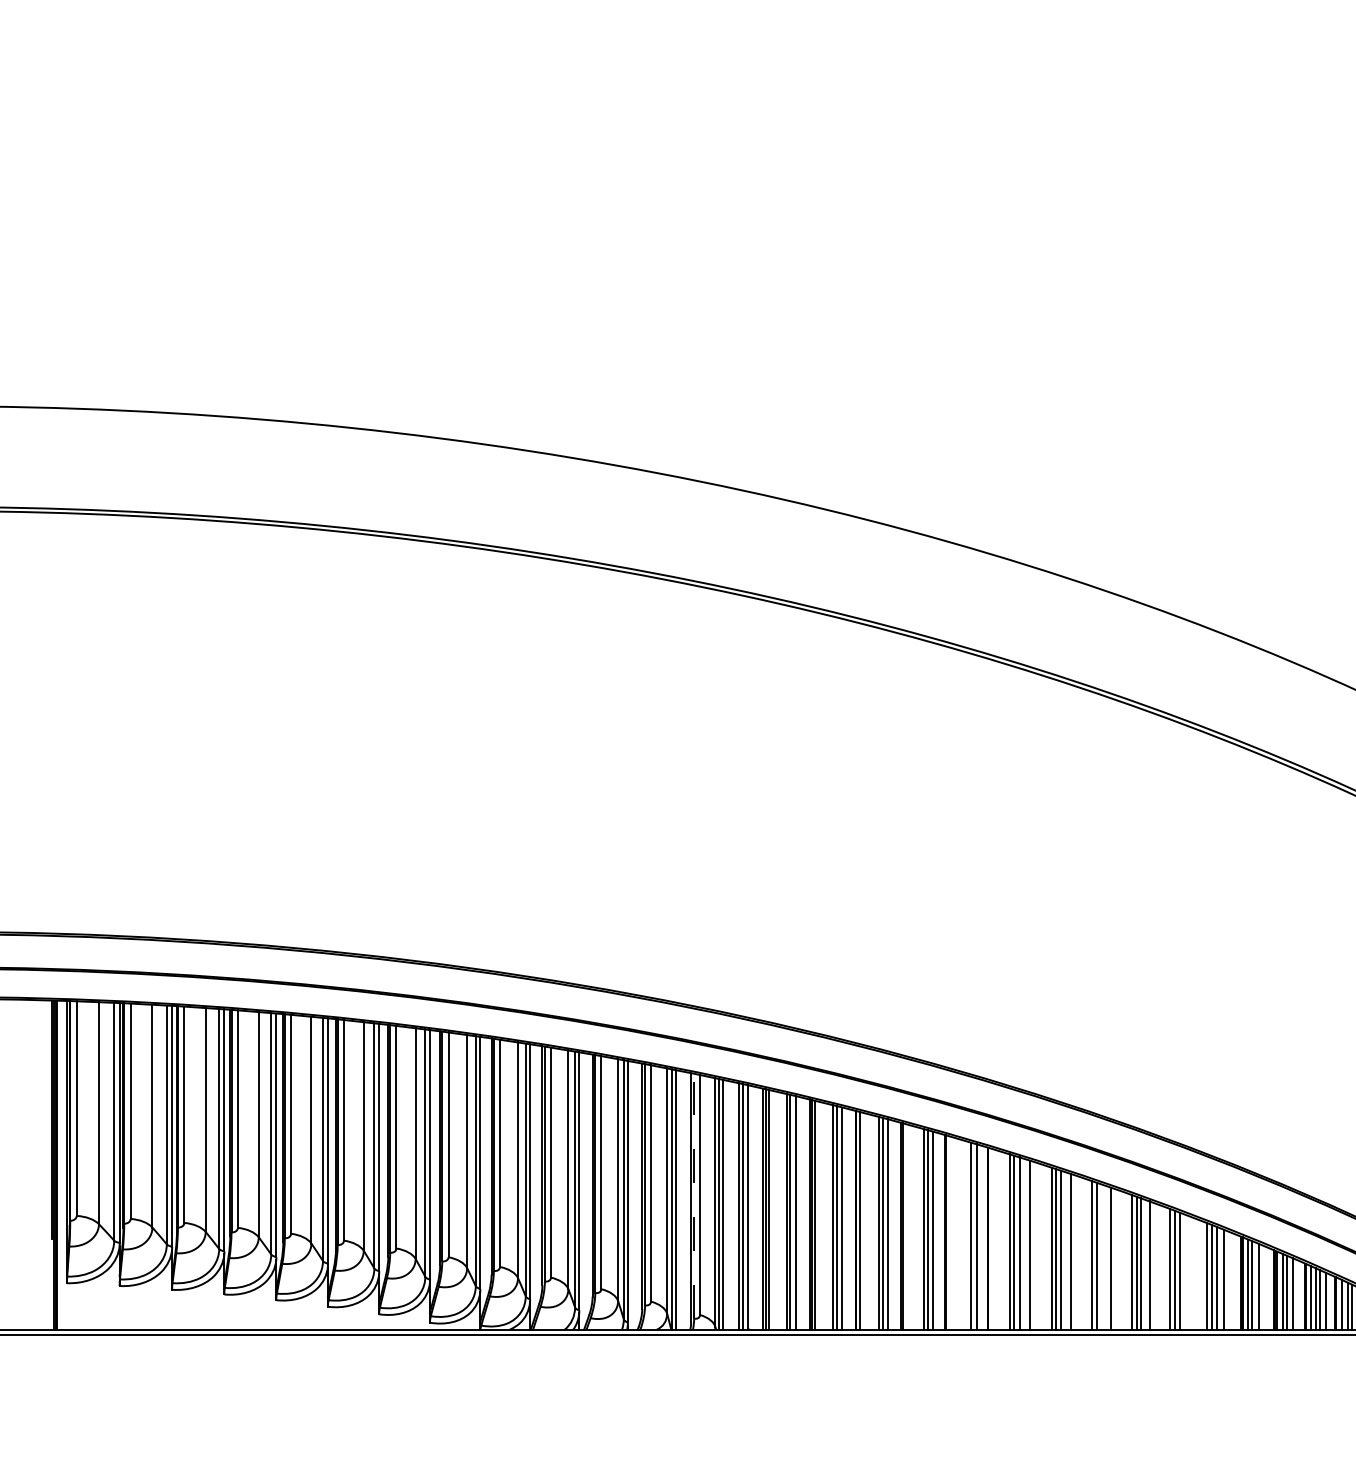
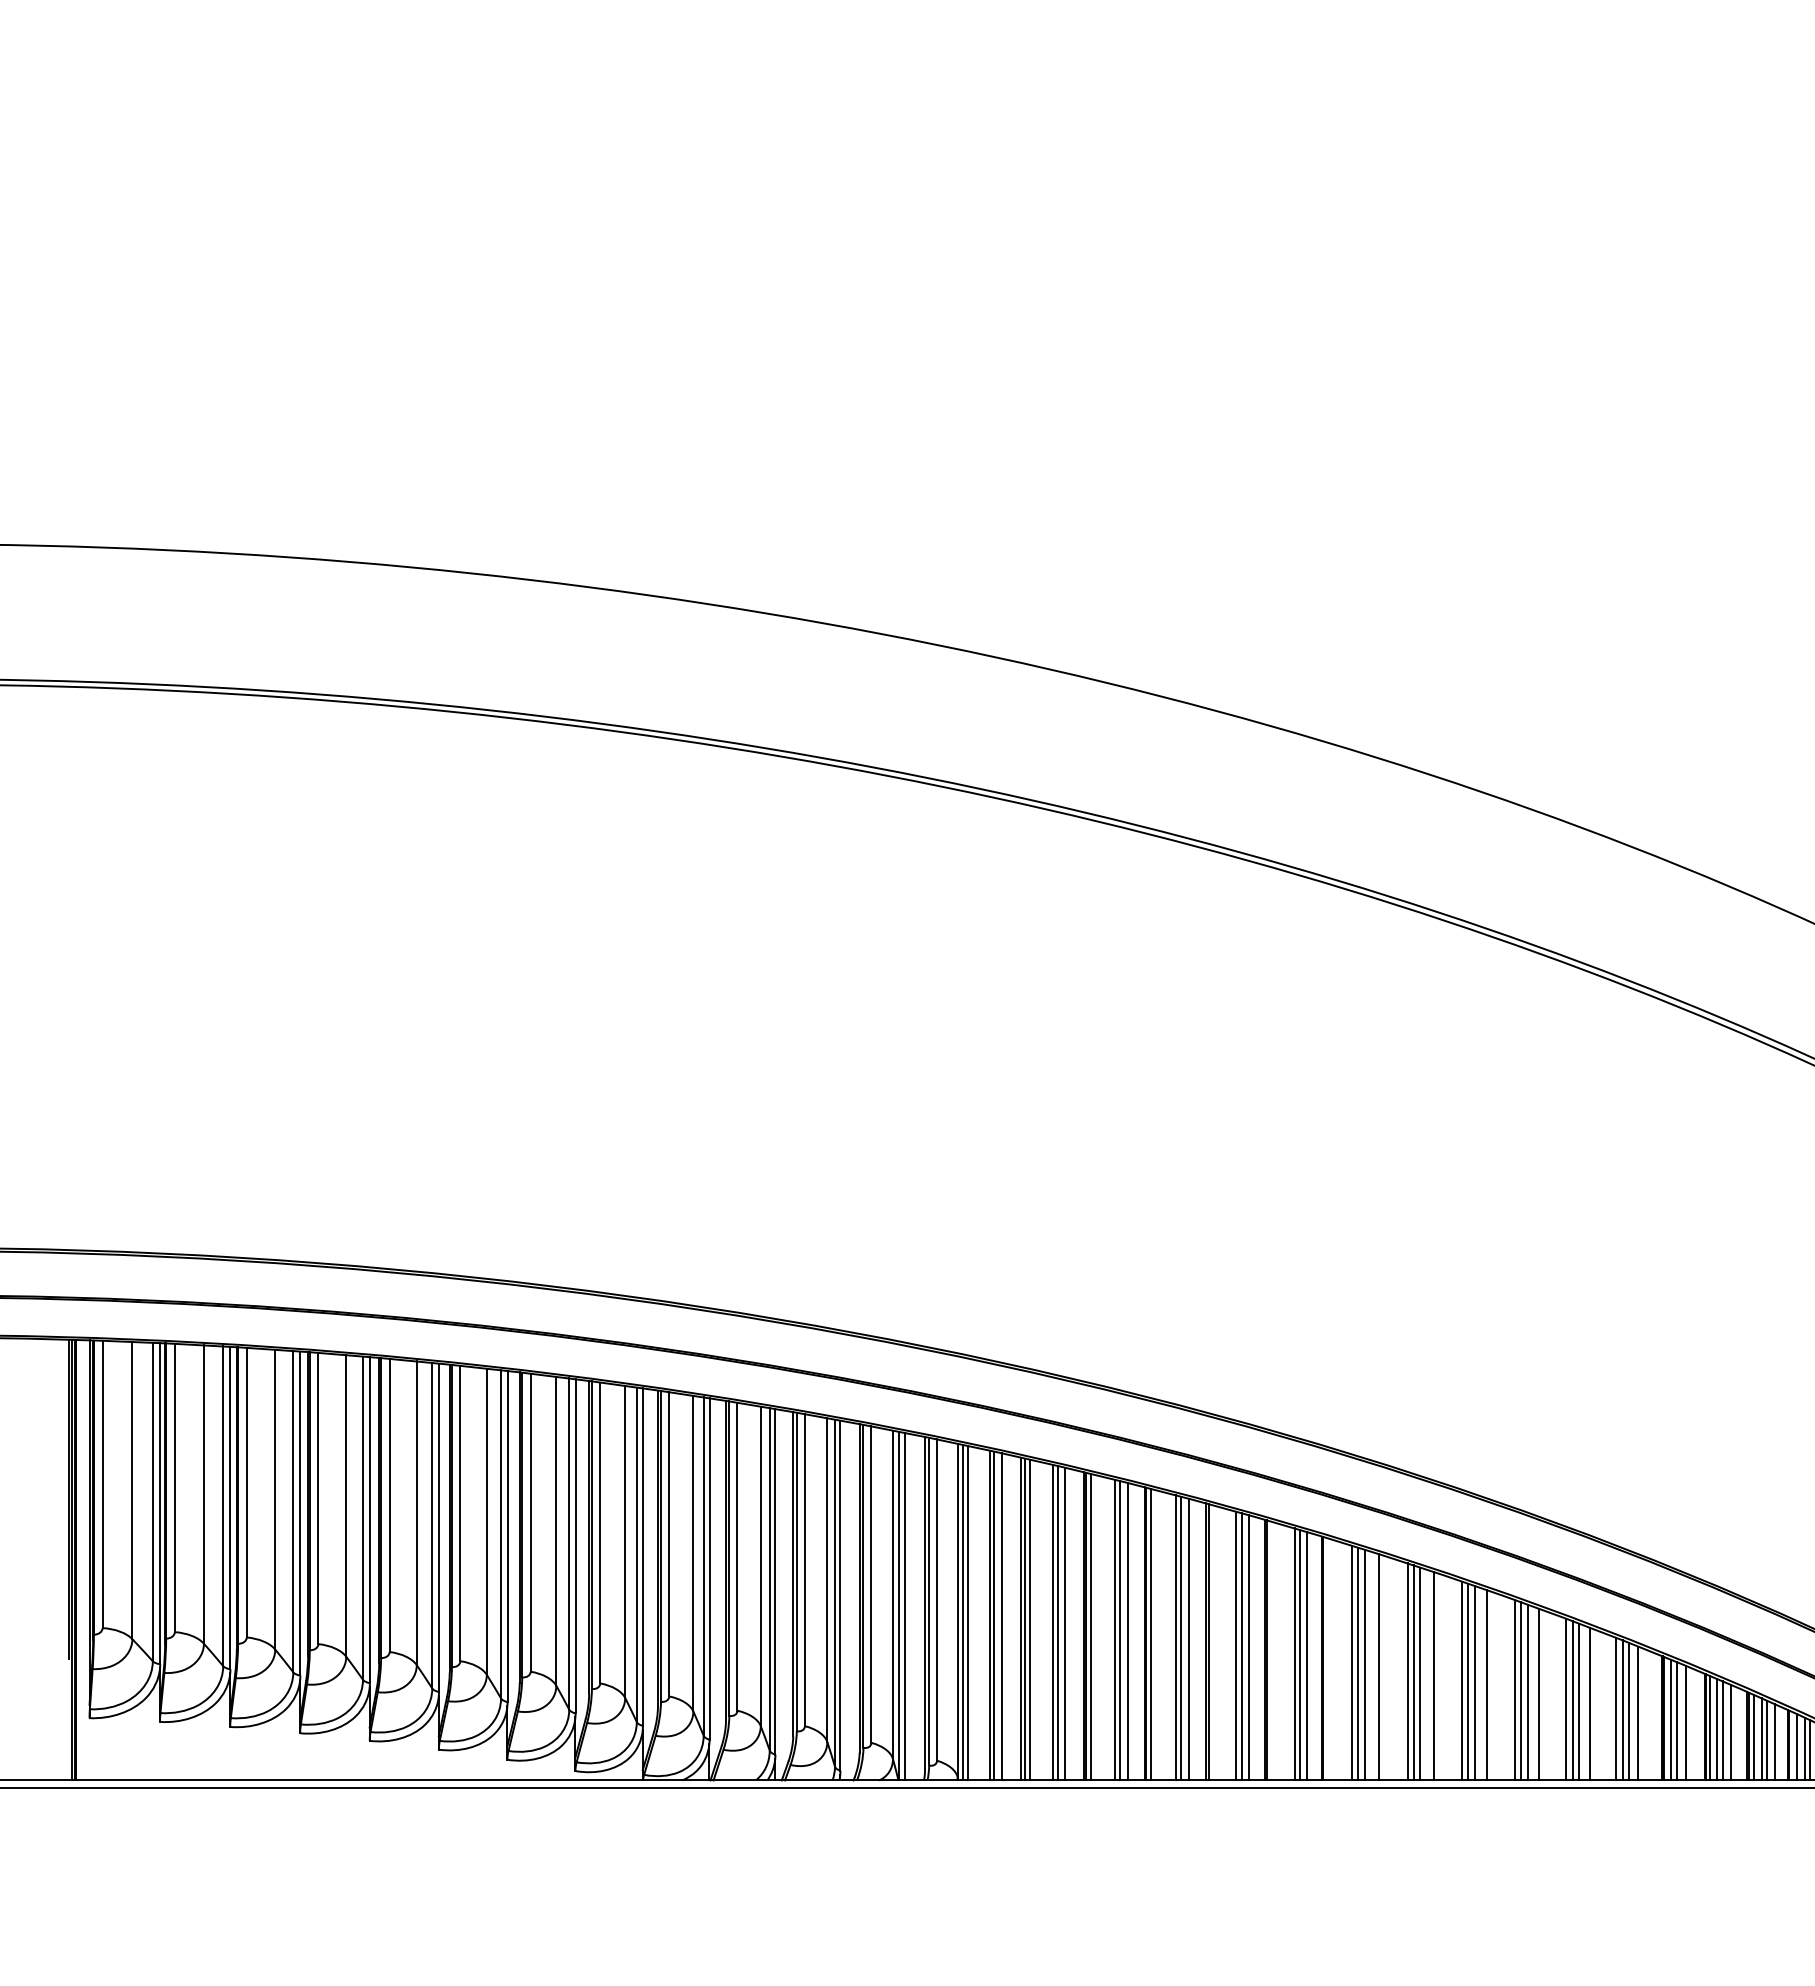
line: (694, 1196) -> (929, 1601), dashed -> solid
line: (967, 1235) -> (1294, 1654), added
line: (1101, 1256) -> (1474, 1682), added
line: (1187, 1272) -> (1589, 1703), added

